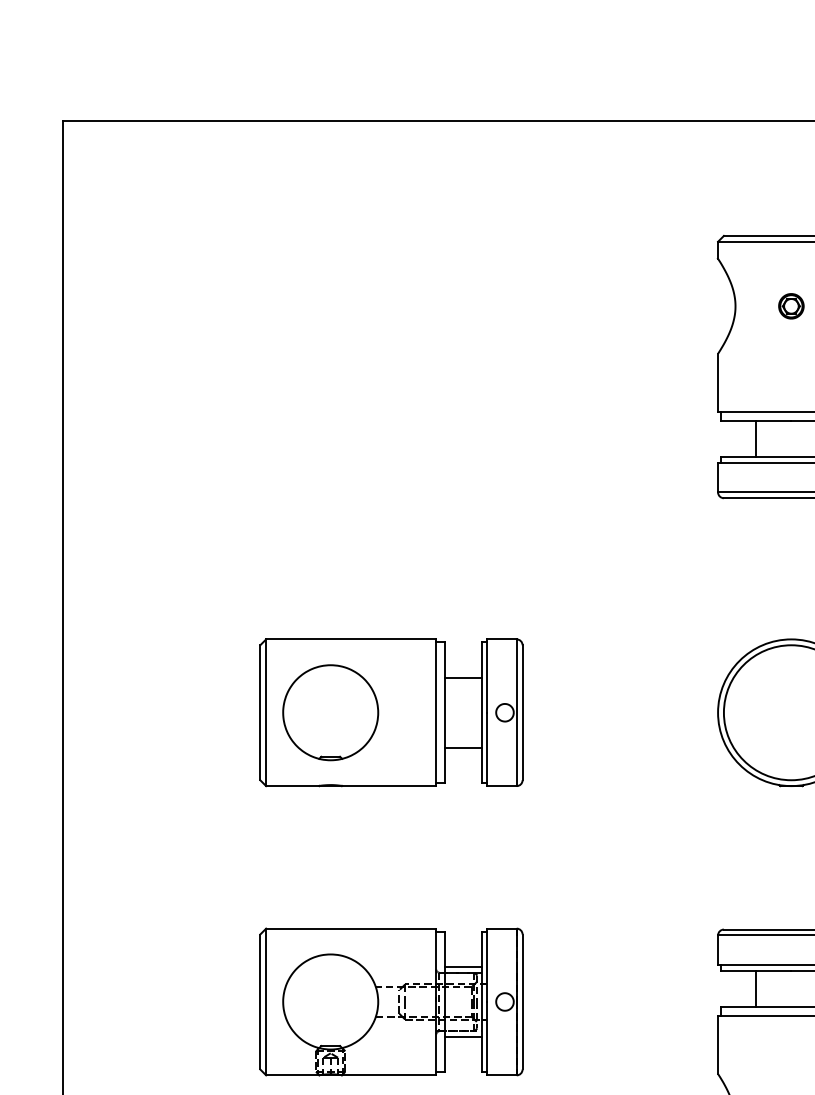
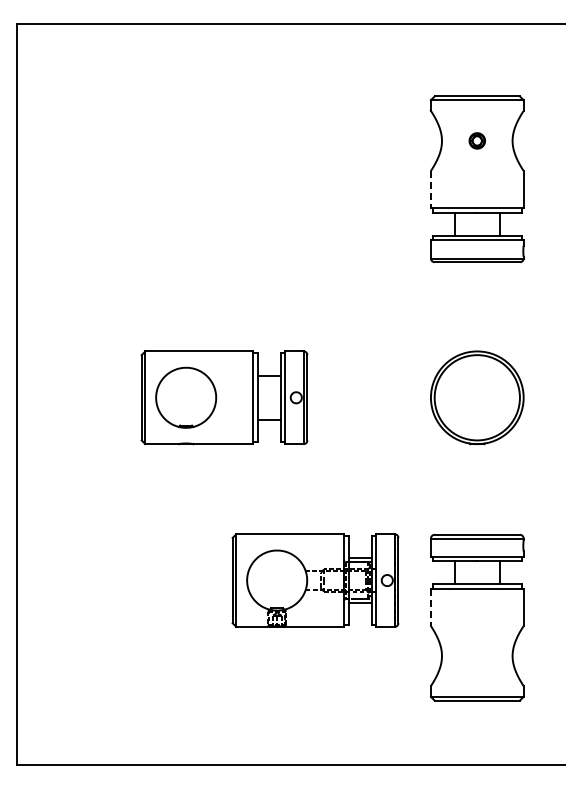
line: (717, 383) -> (430, 189), solid -> dashed
part: (391, 1001) -> (315, 580), moved
line: (717, 1046) -> (430, 608), solid -> dashed

